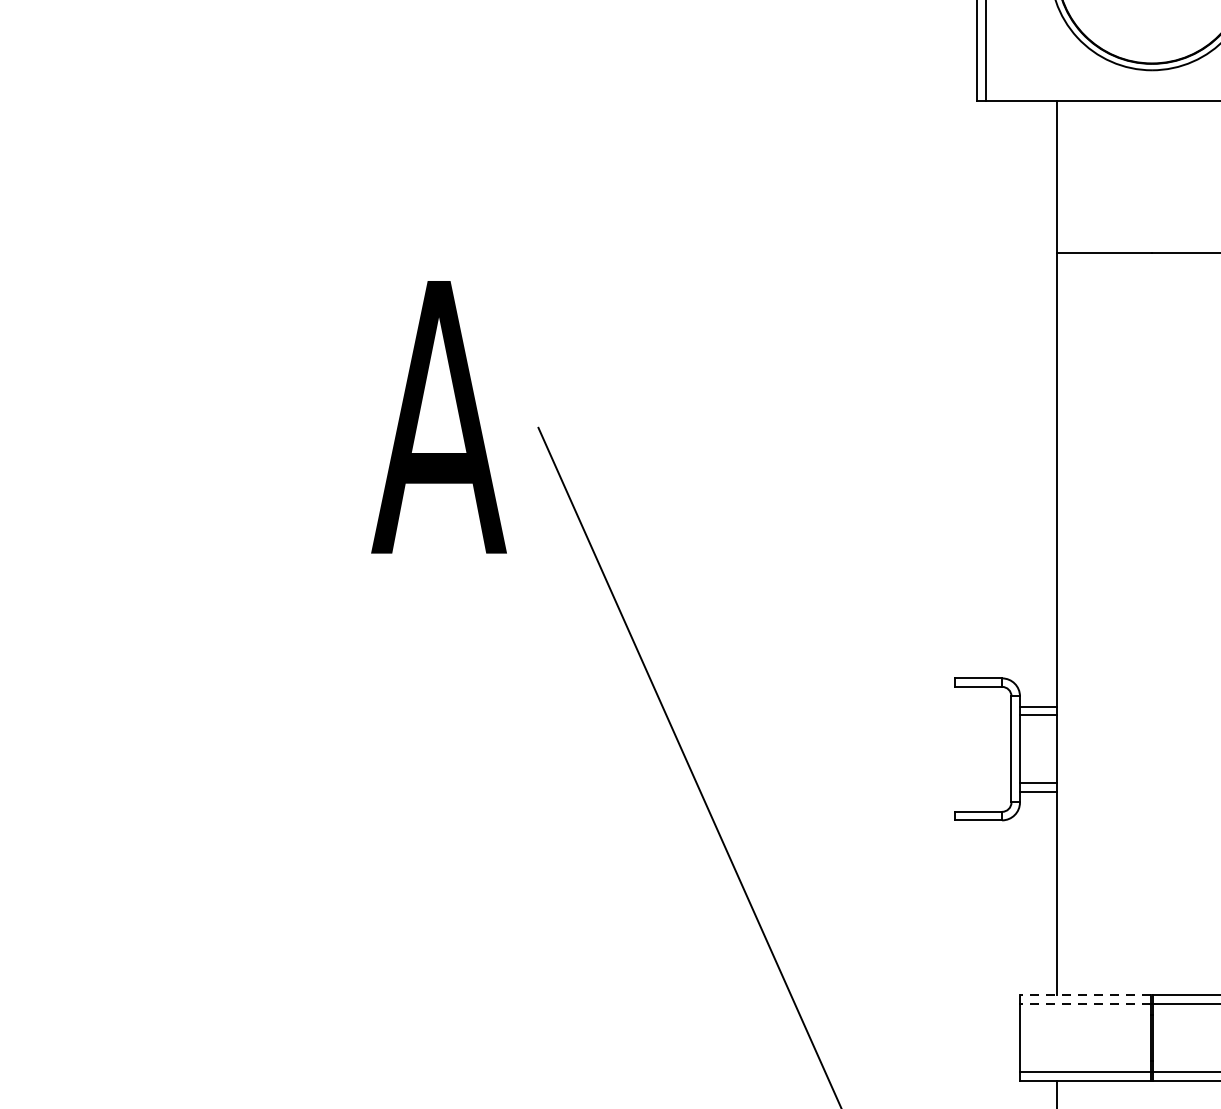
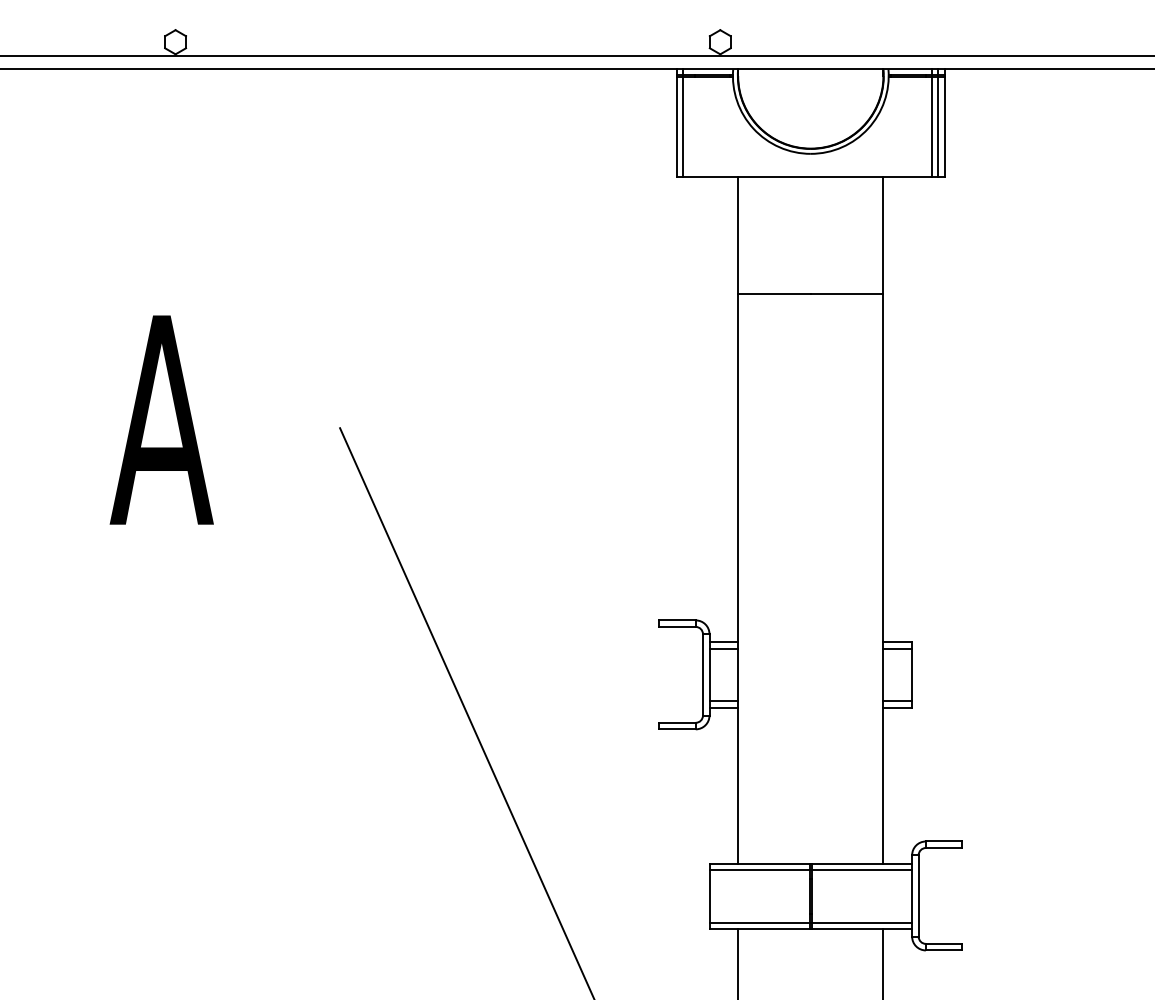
text: (438, 416) -> (161, 419), moved
line: (1085, 995) -> (759, 863), dashed -> solid
line: (1085, 1004) -> (759, 870), dashed -> solid

